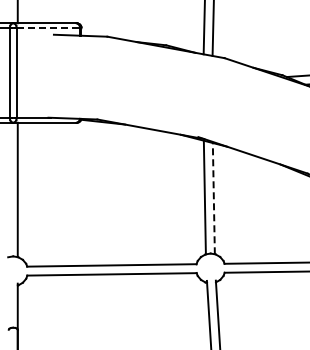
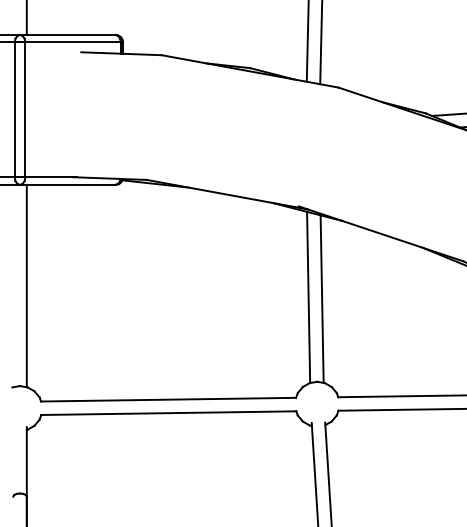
line: (48, 28) -> (73, 42), dashed -> solid
line: (213, 198) -> (321, 298), dashed -> solid

